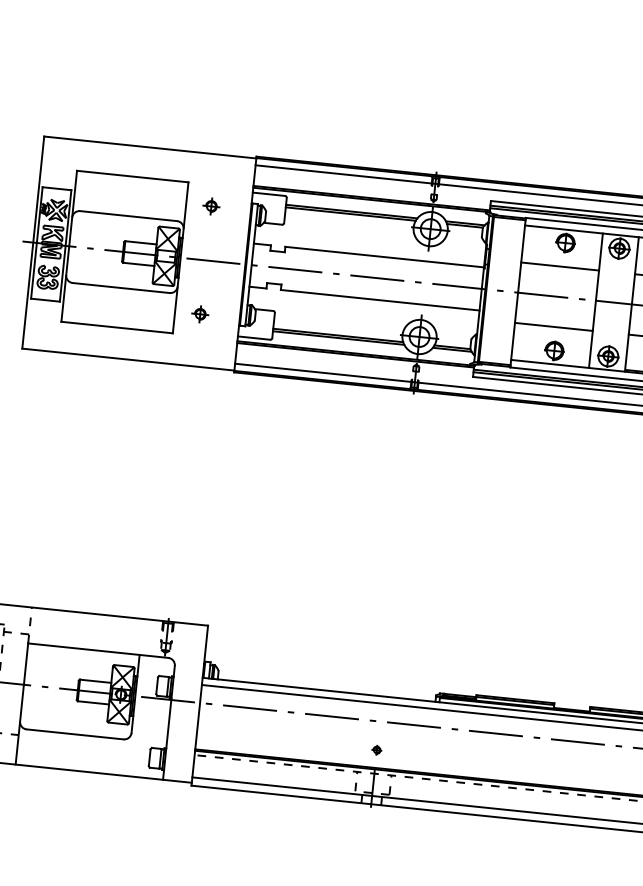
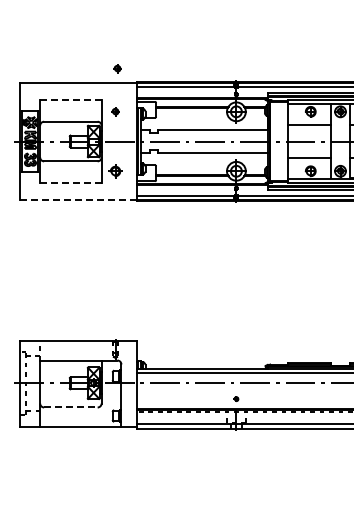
part: (223, 128) -> (117, 68), added
line: (132, 175) -> (70, 99), solid -> dashed
part: (200, 312) -> (115, 170), size x1.6
line: (116, 328) -> (70, 183), solid -> dashed
line: (127, 360) -> (78, 200), solid -> dashed
line: (74, 734) -> (70, 407), solid -> dashed

